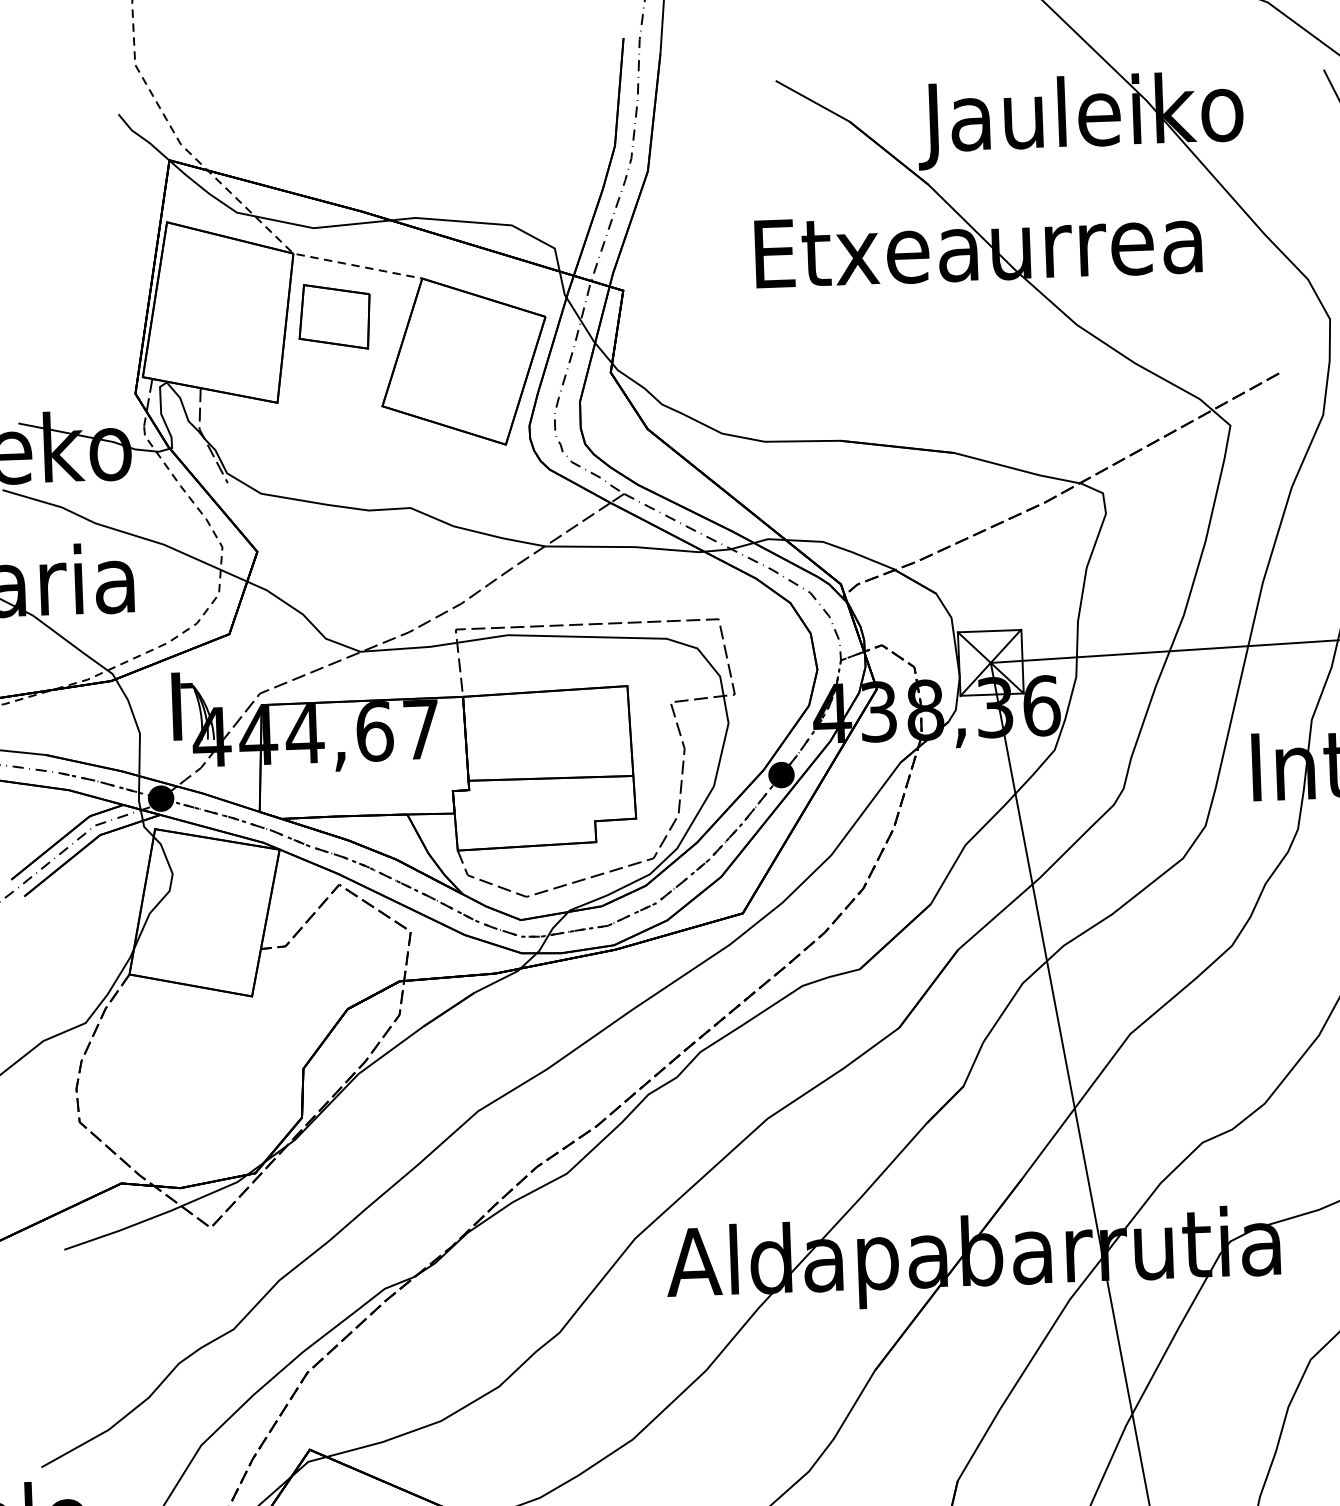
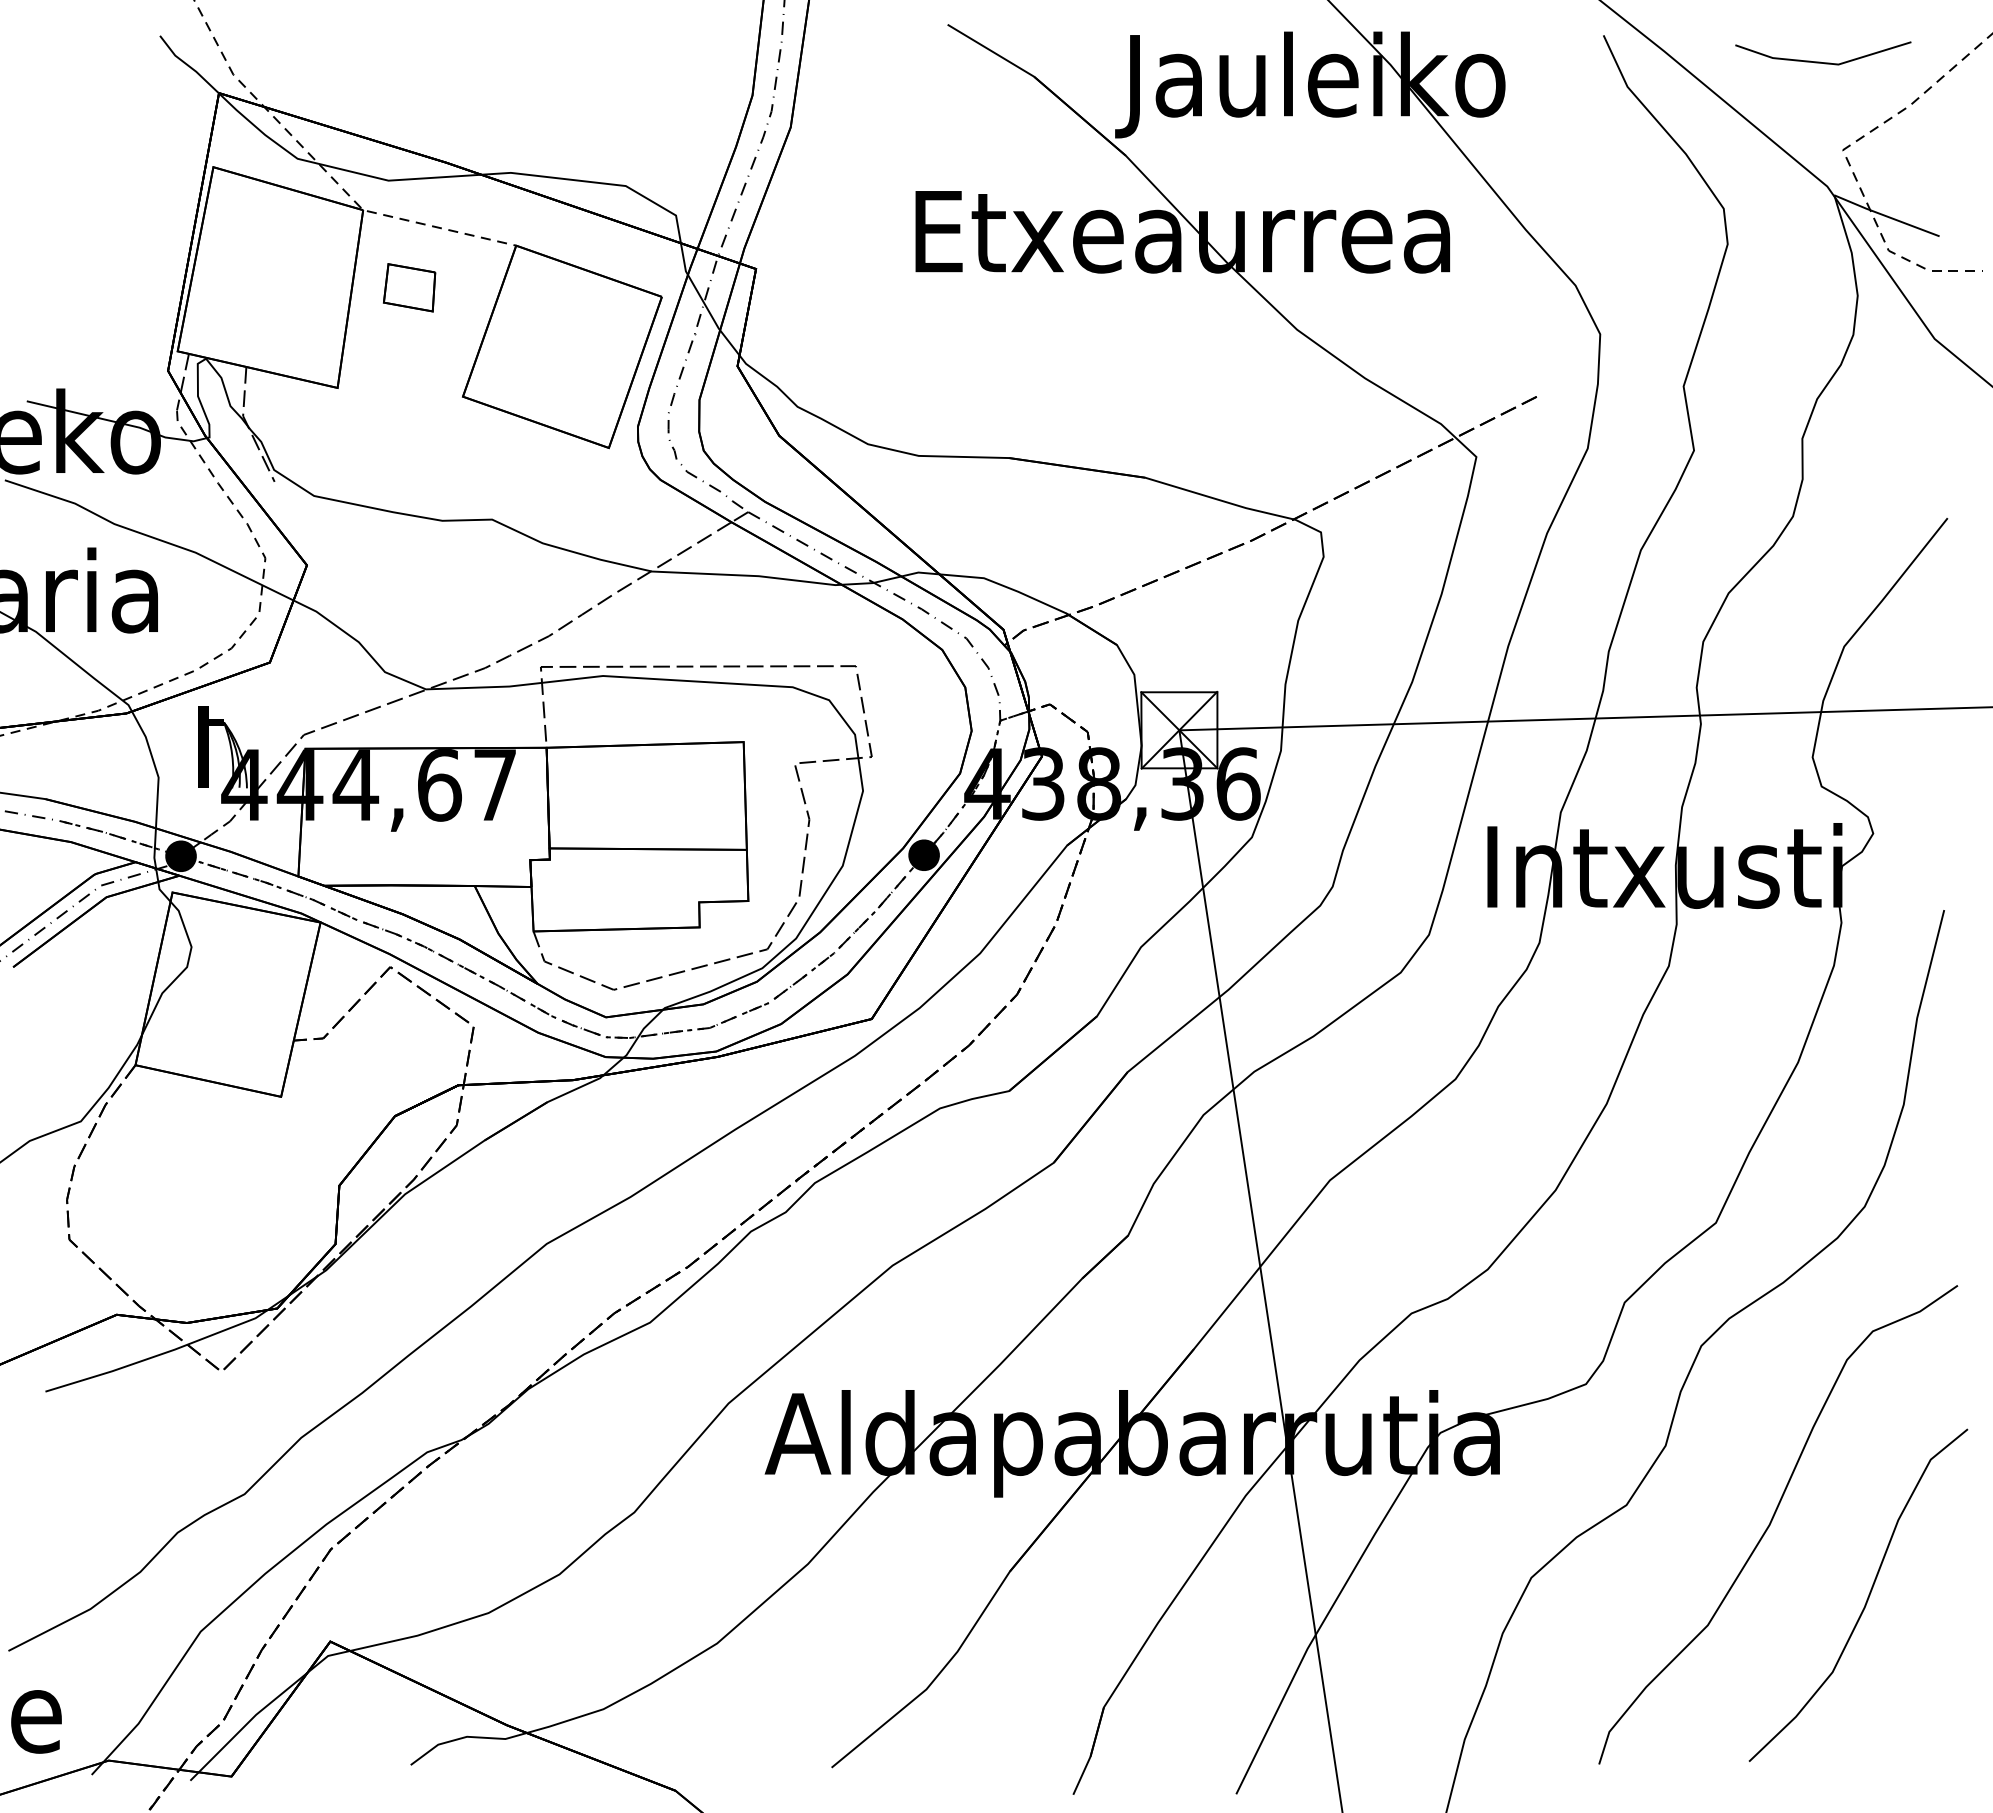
part: (334, 316) -> (409, 287), size x0.6

